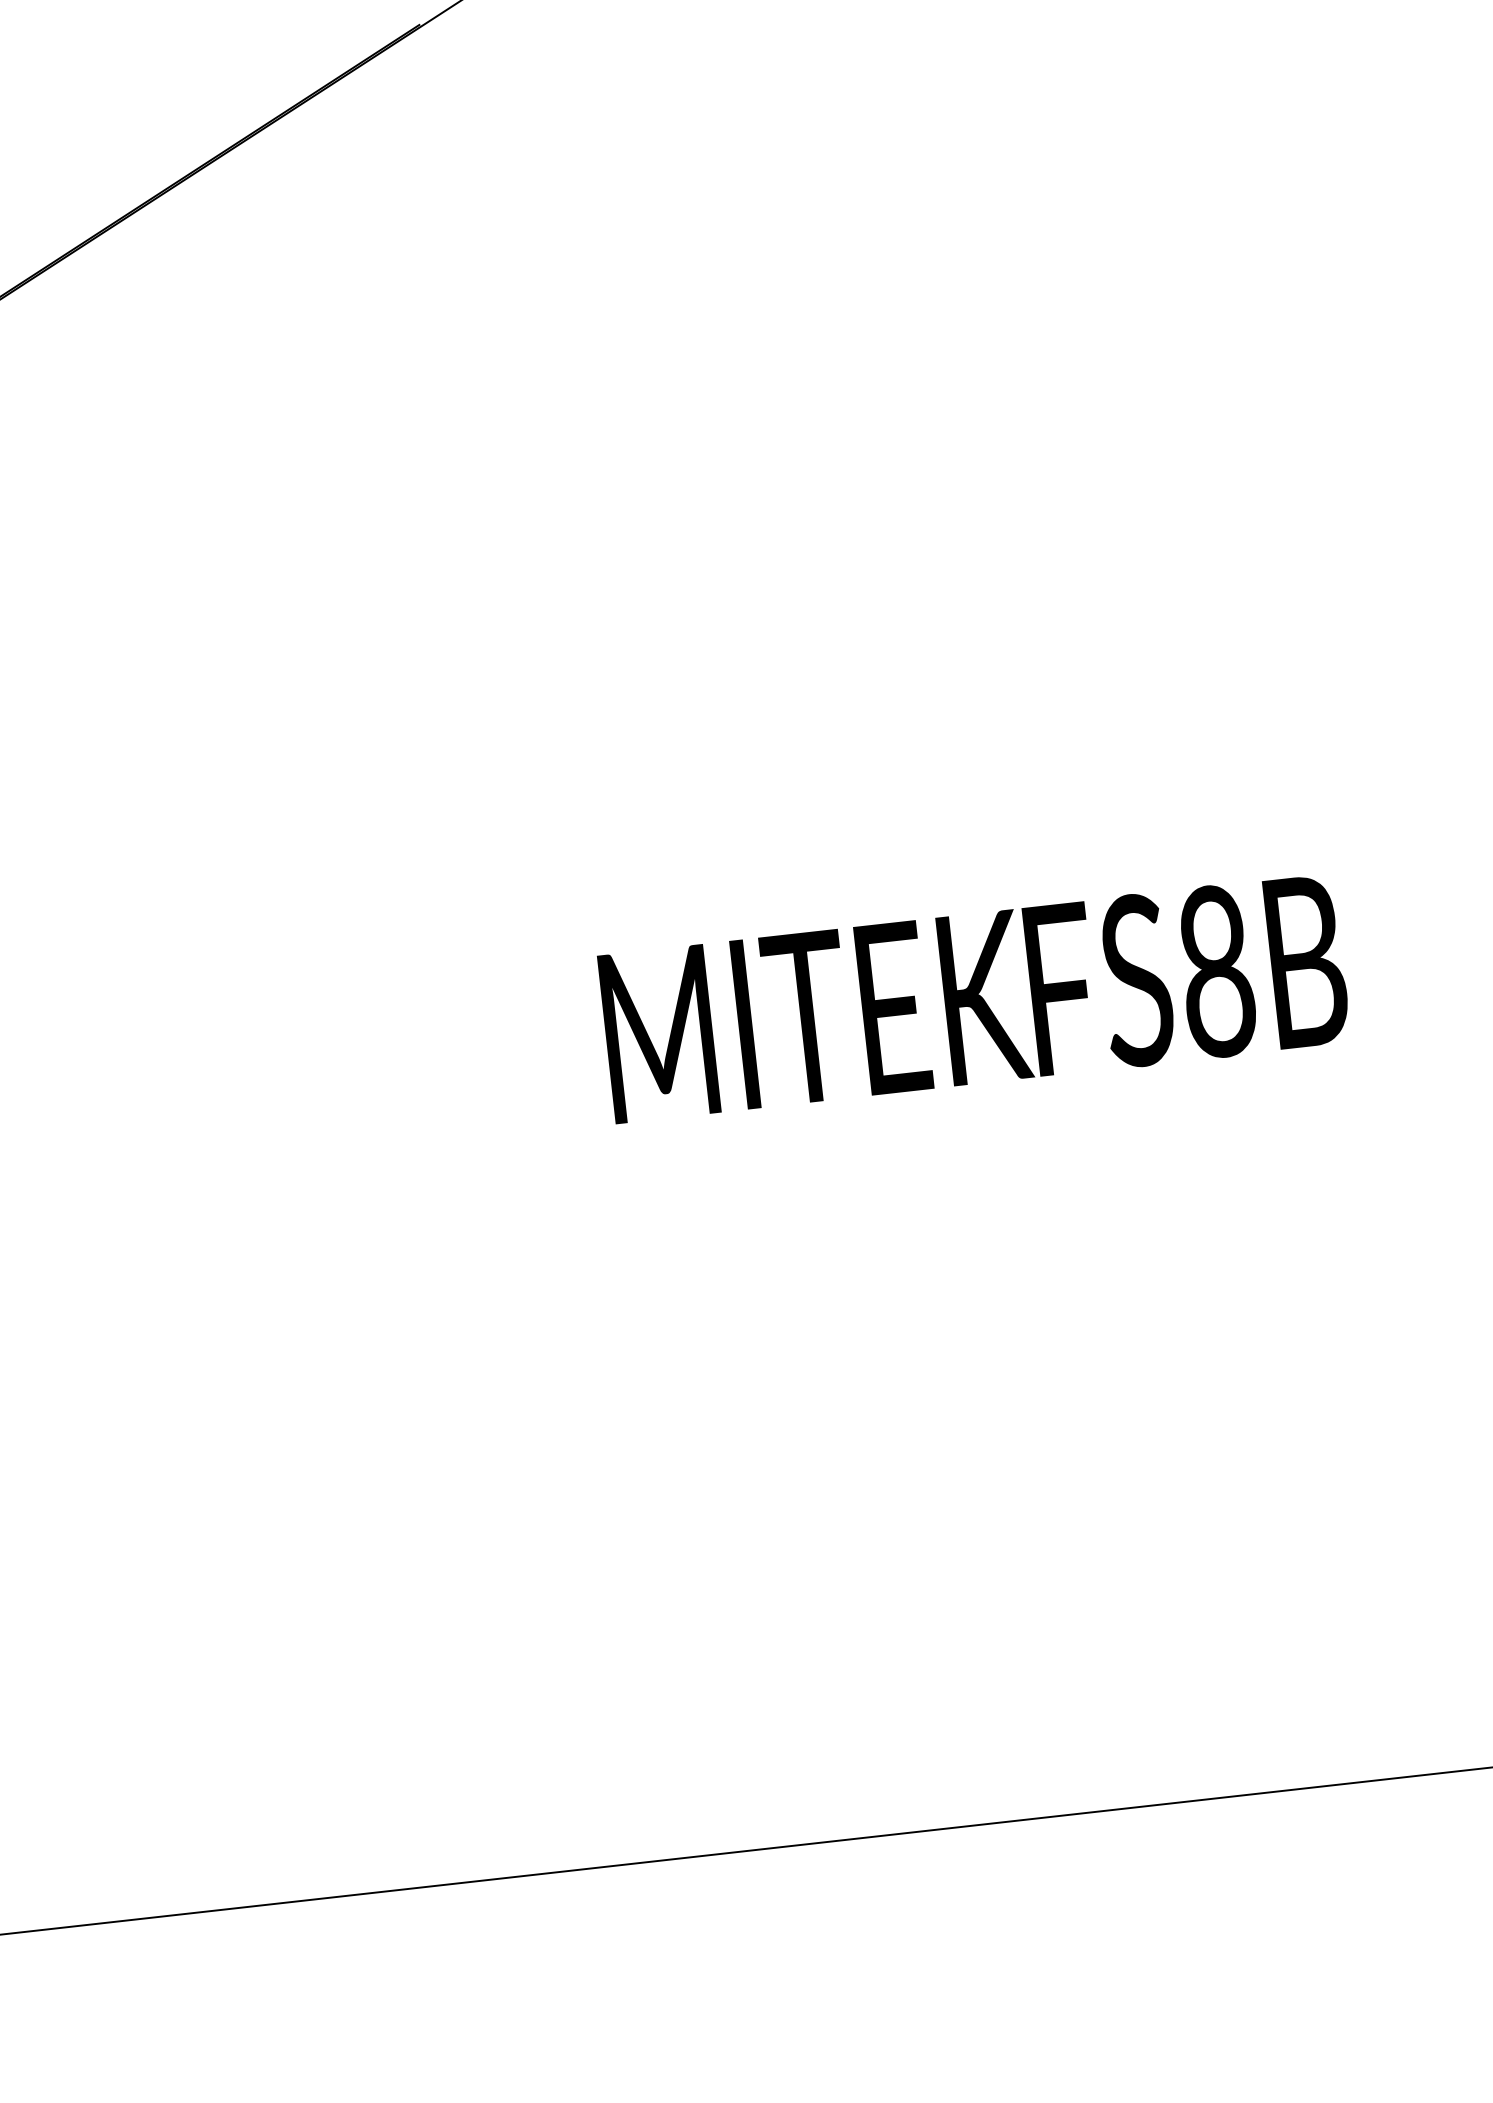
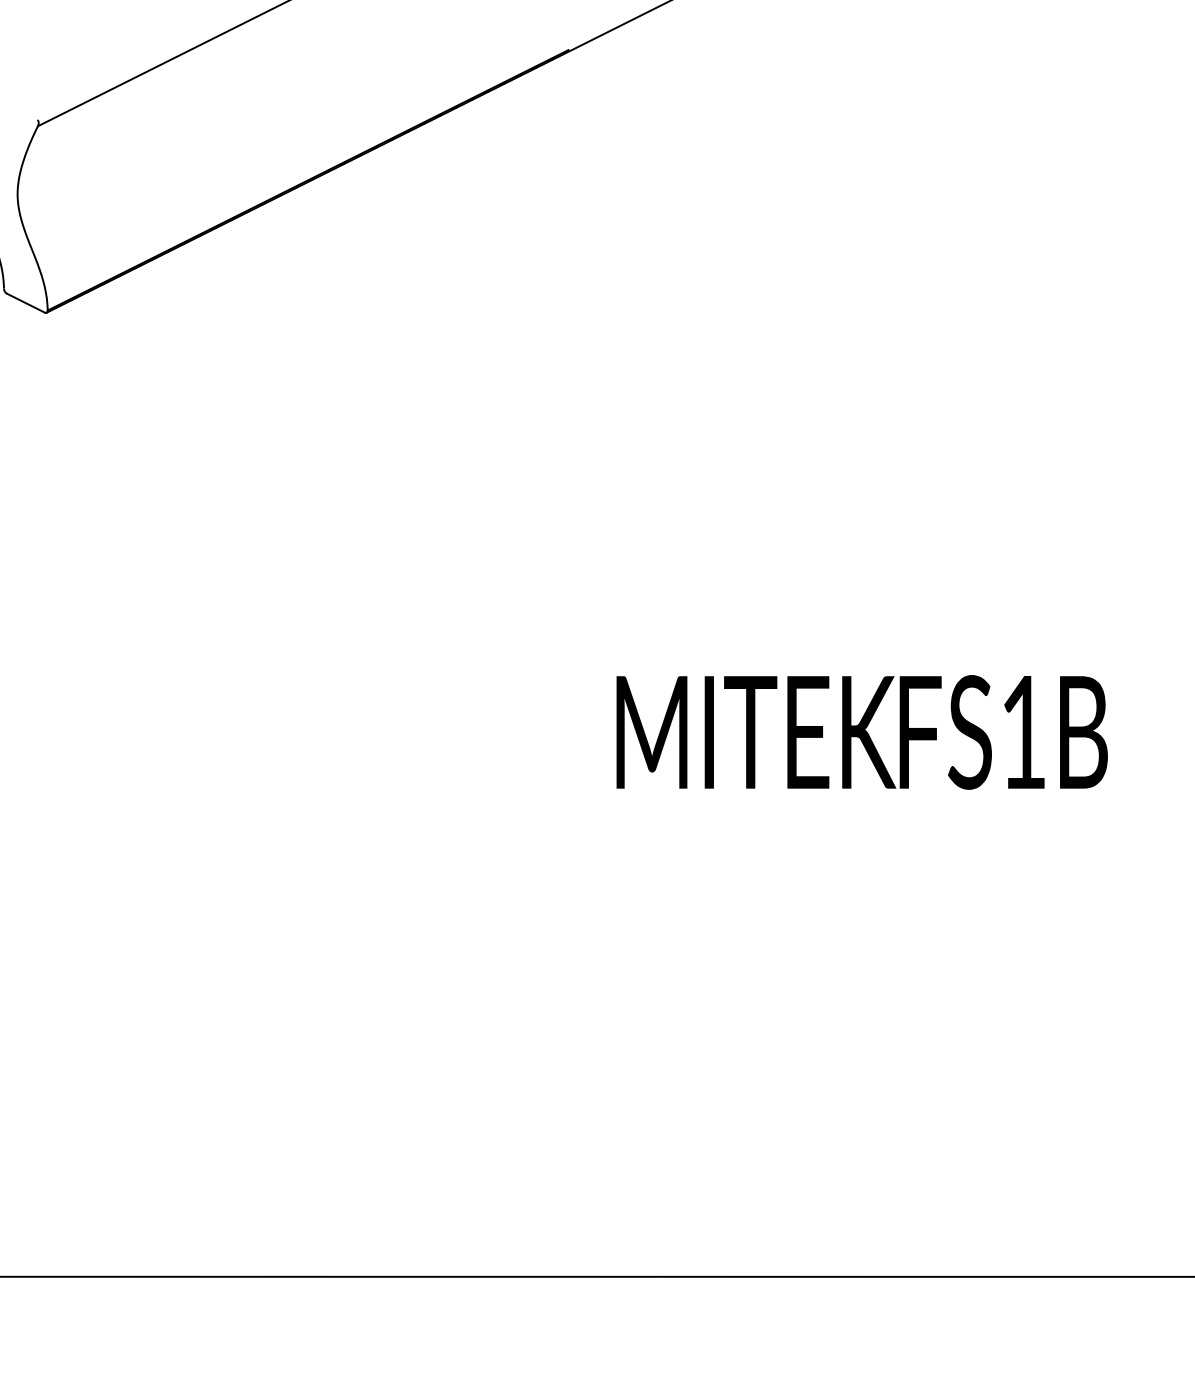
text: (1216, 971) -> (1023, 732), FS8B -> FS1B

